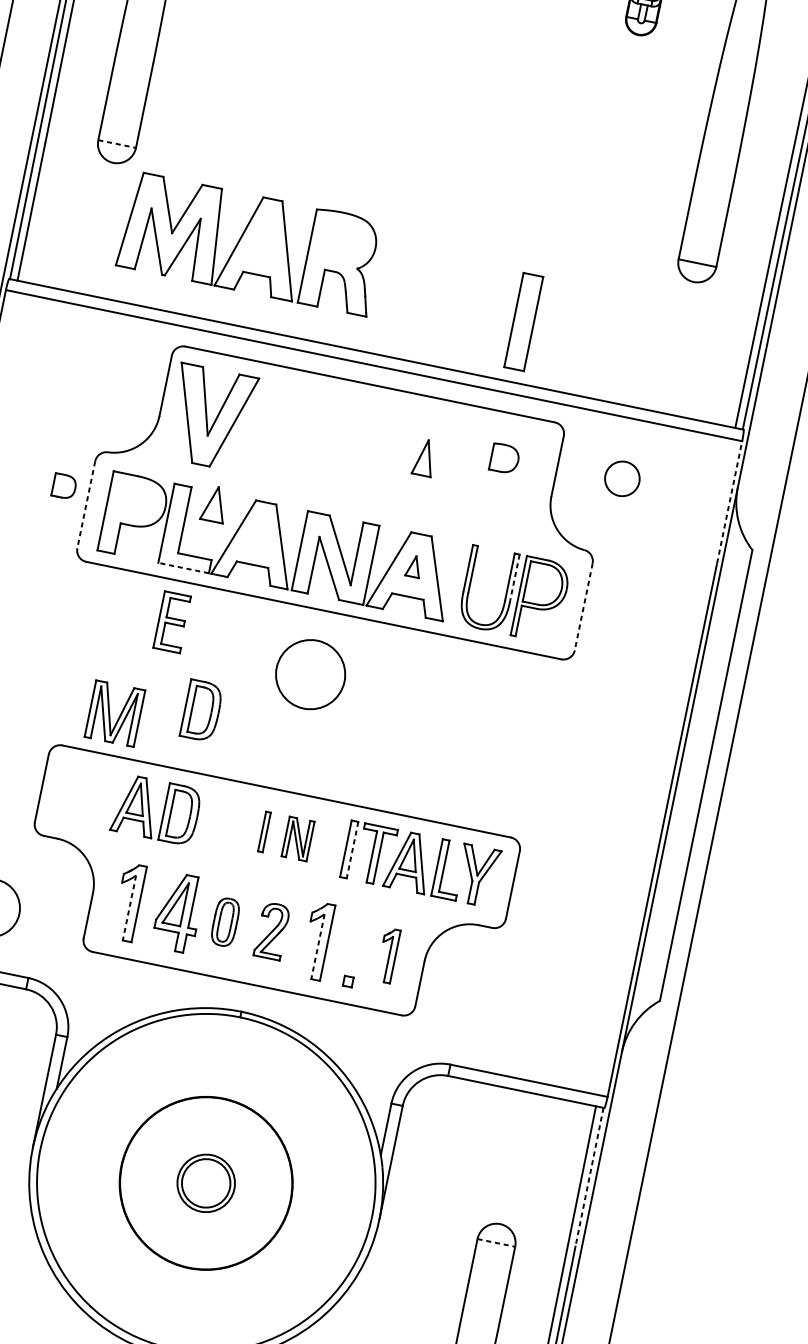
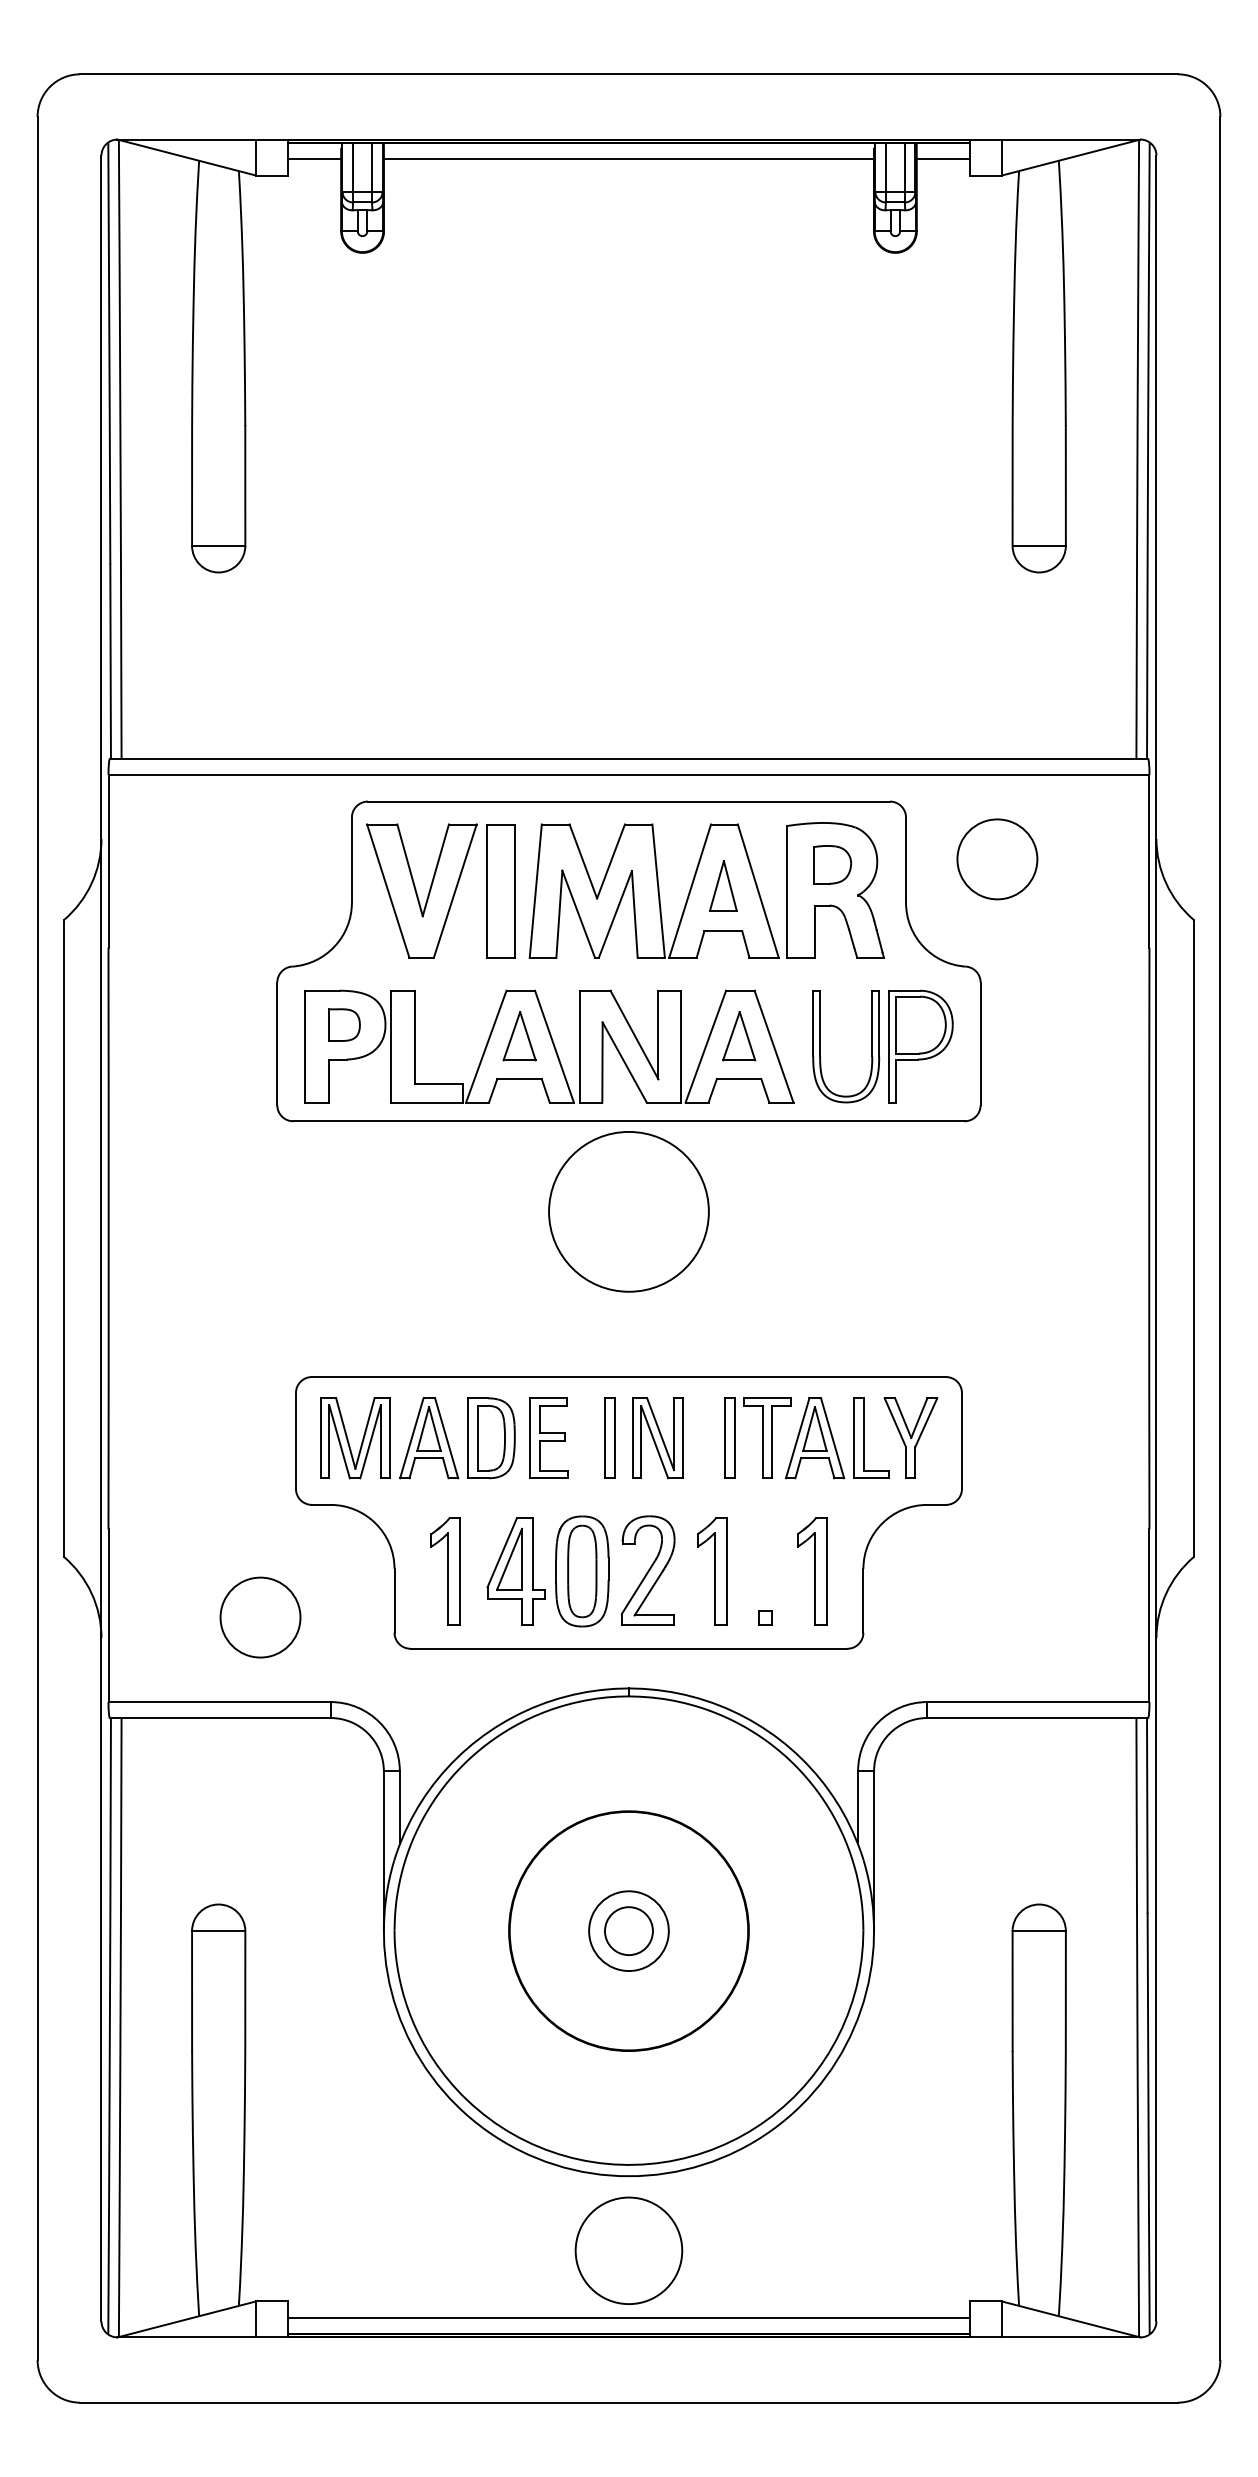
line: (117, 143) -> (218, 545), dashed -> solid
part: (250, 243) -> (706, 890), moved
part: (523, 322) -> (500, 891), moved
circle: (622, 478) -> (997, 859), size x1.67
part: (64, 486) -> (344, 1024), moved
line: (729, 501) -> (1149, 860), dashed -> solid
part: (214, 504) -> (519, 1036), moved
line: (86, 505) -> (277, 1044), dashed -> solid
part: (414, 566) -> (739, 1036), size x1.67
line: (183, 567) -> (426, 1102), dashed -> solid
line: (515, 577) -> (879, 1023), dashed -> solid
line: (583, 607) -> (980, 1044), dashed -> solid
part: (172, 621) -> (548, 1437), moved
circle: (310, 674) -> (628, 1211), size x1.67
part: (201, 711) -> (491, 1291), removed
part: (118, 716) -> (361, 1441), moved
part: (264, 831) -> (609, 1437), size x1.43
part: (297, 839) -> (657, 1438), size x1.43
line: (352, 850) -> (734, 1438), dashed -> solid
line: (129, 907) -> (448, 1578), dashed -> solid
part: (225, 922) -> (582, 1571), size x1.67
part: (271, 930) -> (647, 1570), size x1.43
line: (317, 946) -> (714, 1578), dashed -> solid
part: (388, 955) -> (812, 1571), size x1.43
line: (589, 1176) -> (1147, 1815), dashed -> solid
circle: (205, 1183) -> (628, 1931), size x0.71
line: (496, 1243) -> (1039, 1931), dashed -> solid

